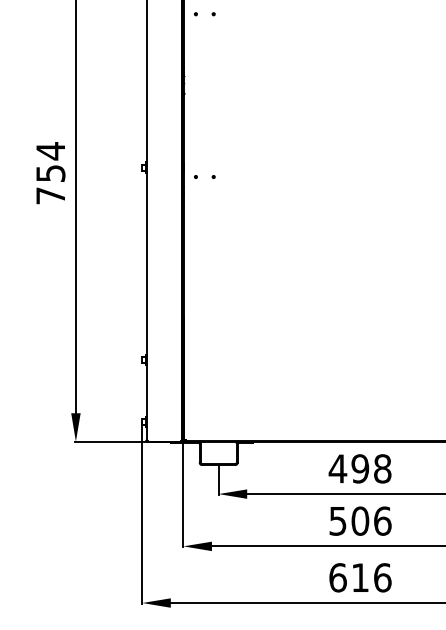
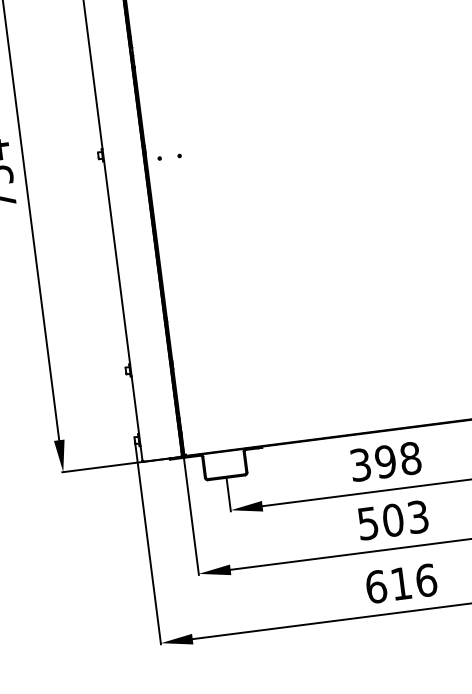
text: (337, 468) -> (360, 464), 498 -> 398
text: (382, 520) -> (417, 516), 506 -> 503

